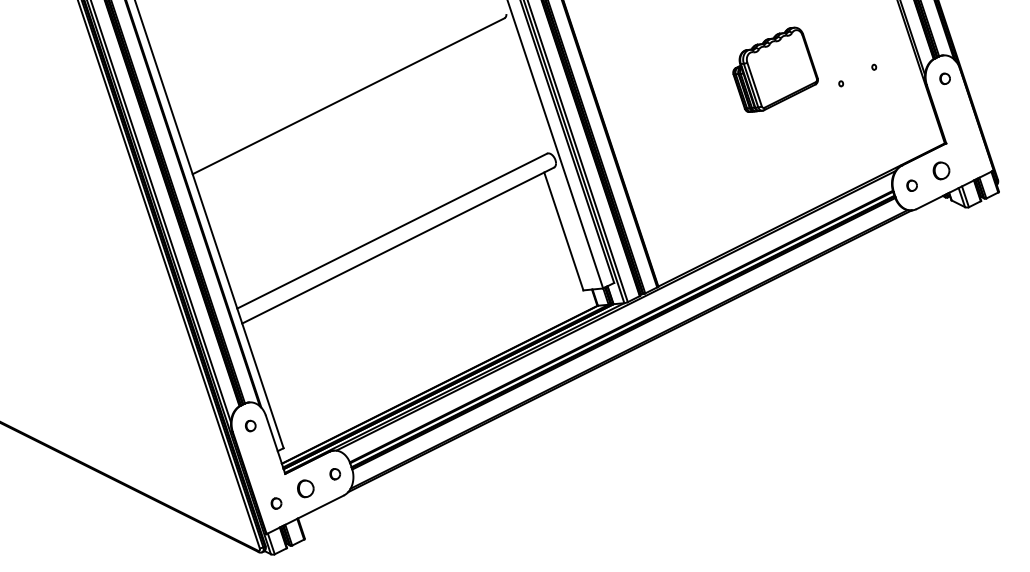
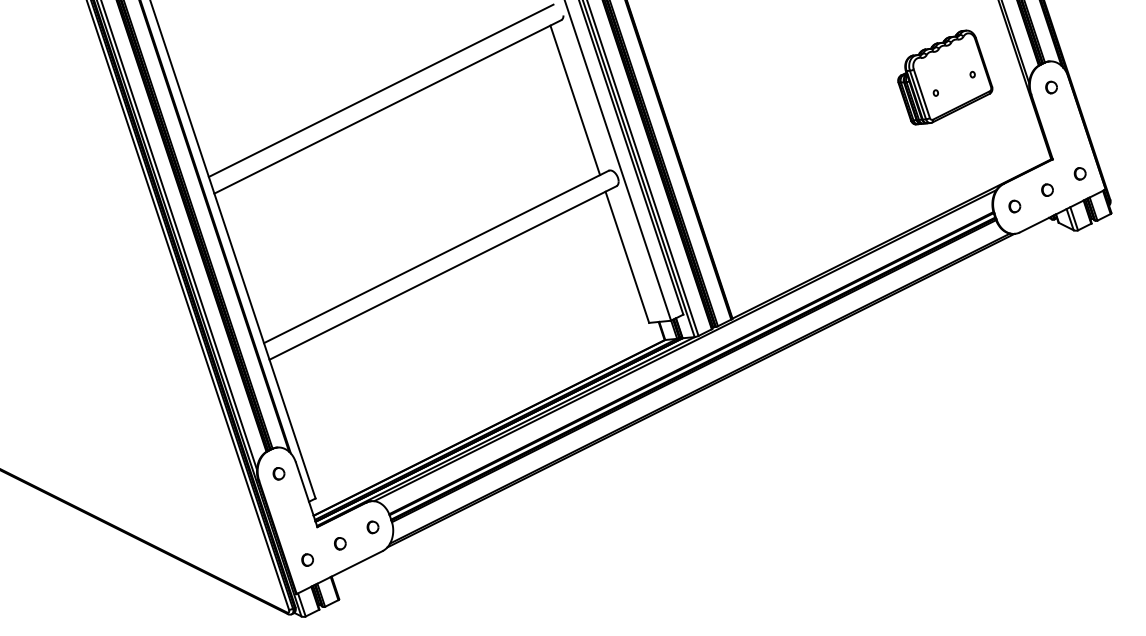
part: (775, 69) -> (945, 77), moved
line: (342, 81) -> (381, 90), added
line: (516, 90) -> (574, 100), added
part: (970, 156) -> (1079, 173), added
part: (941, 171) -> (1047, 190), size x0.62
part: (305, 488) -> (339, 543), size x0.62

